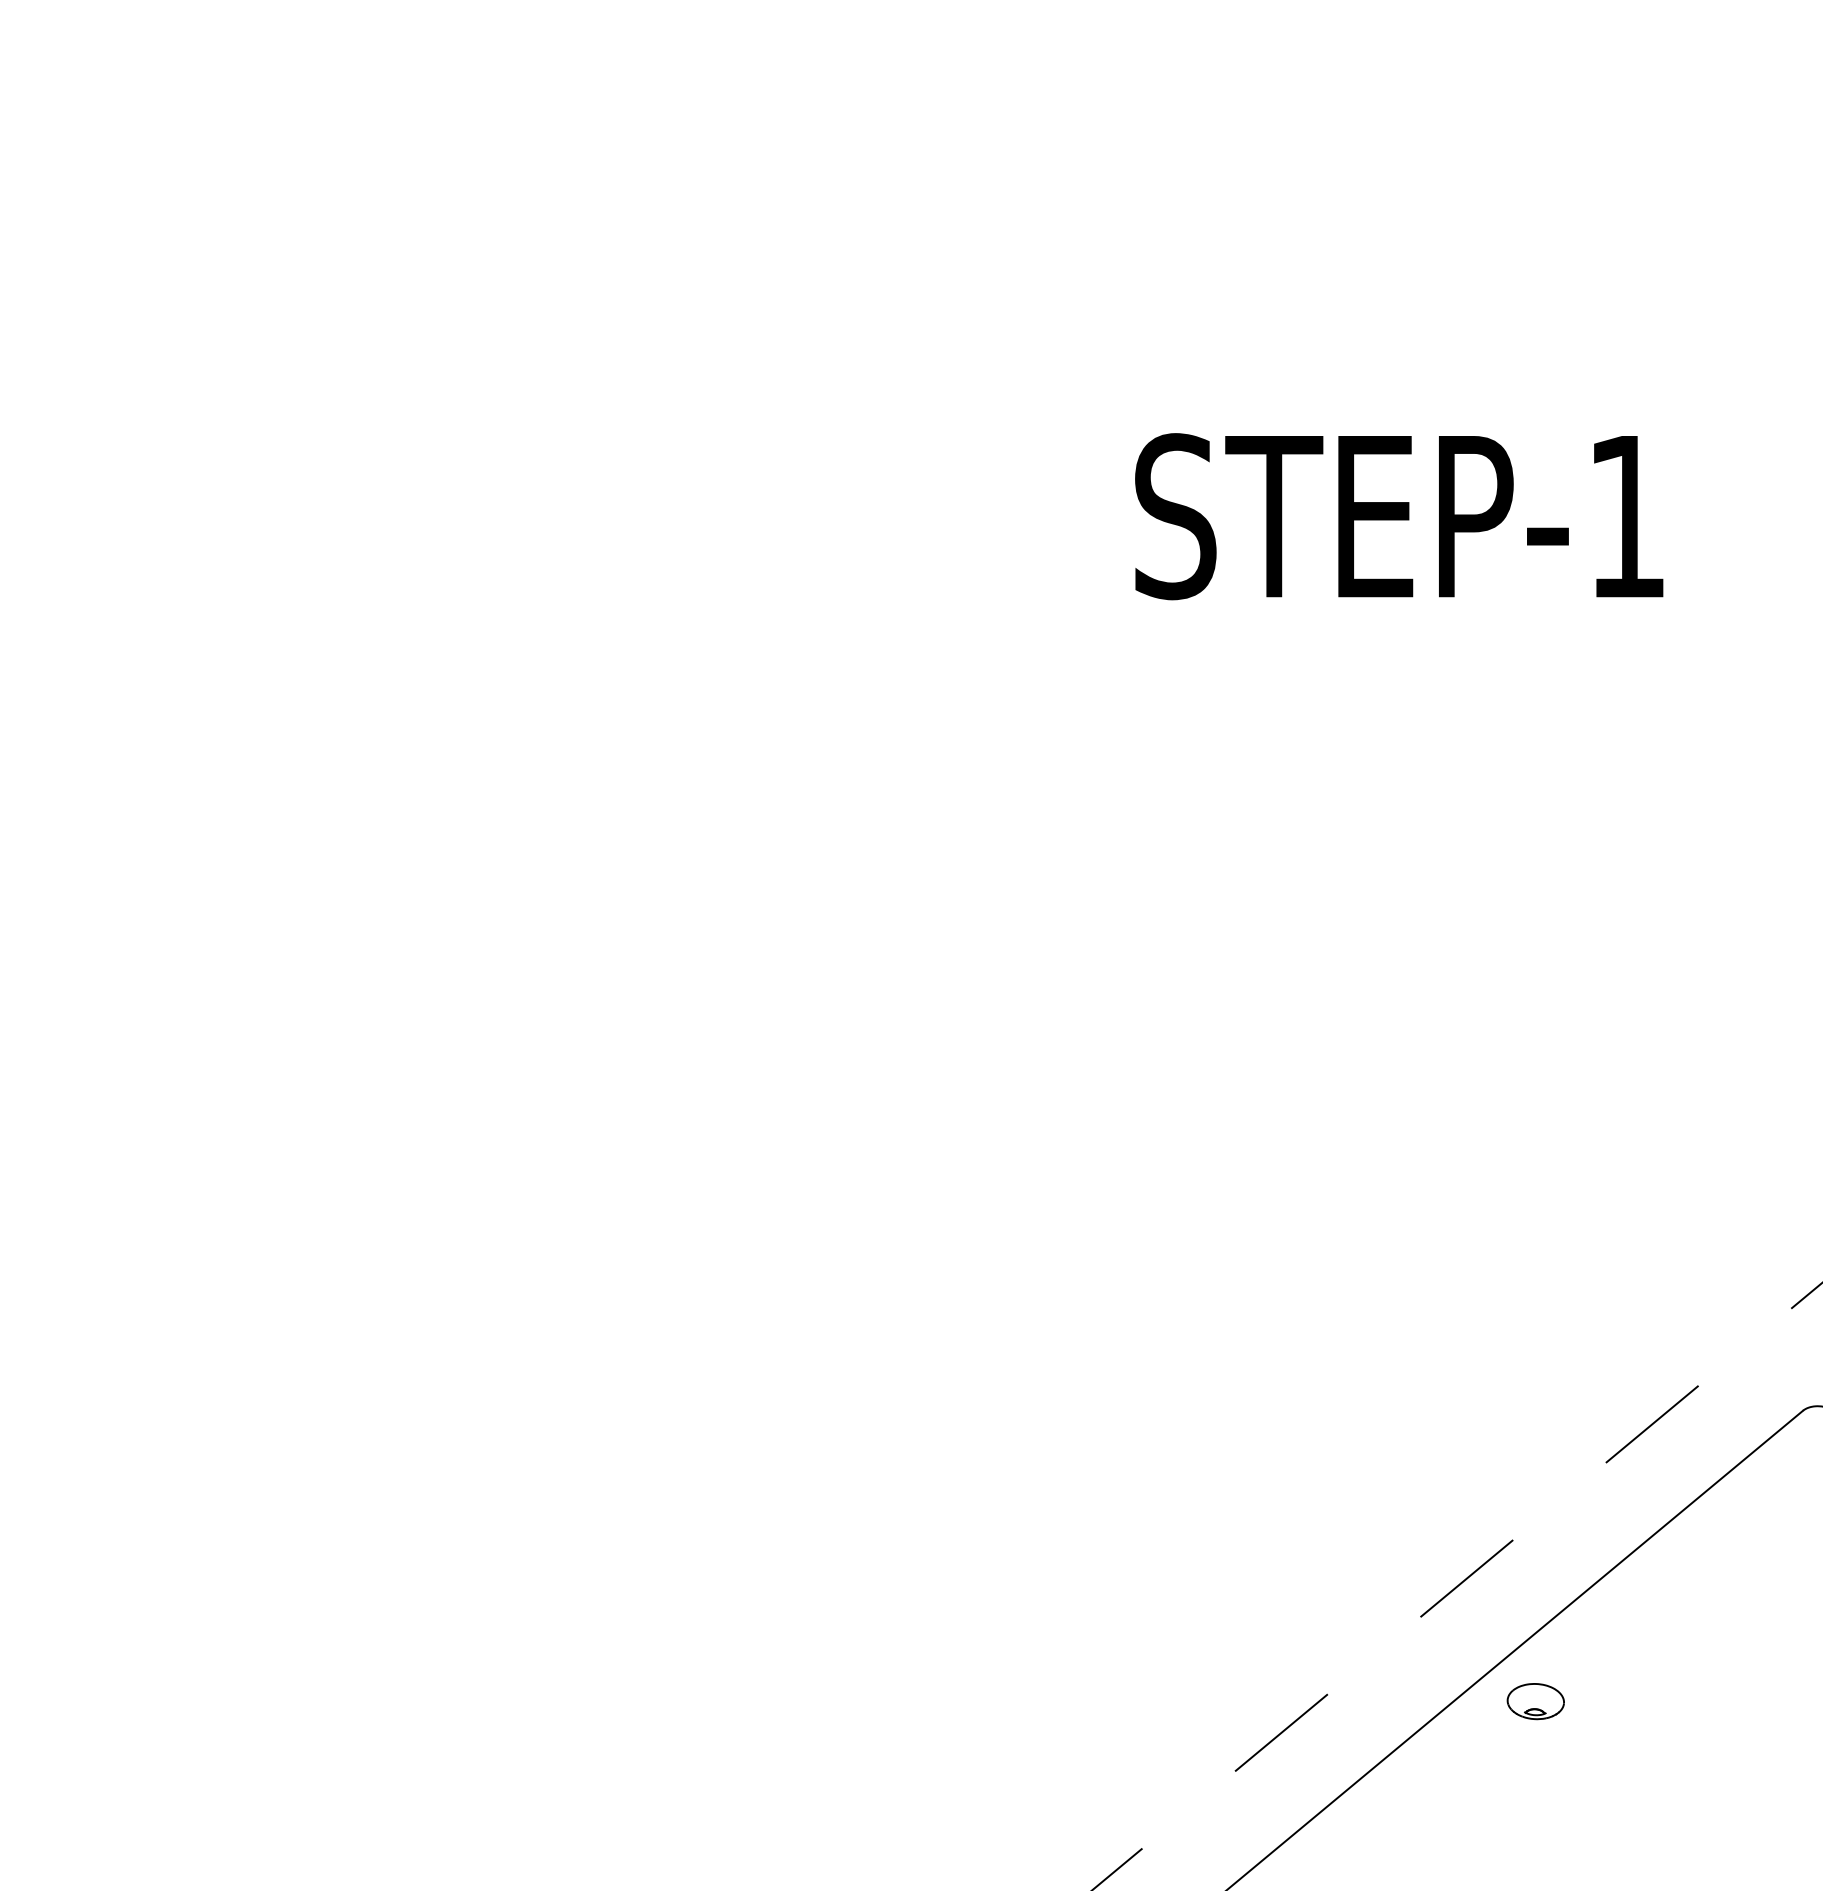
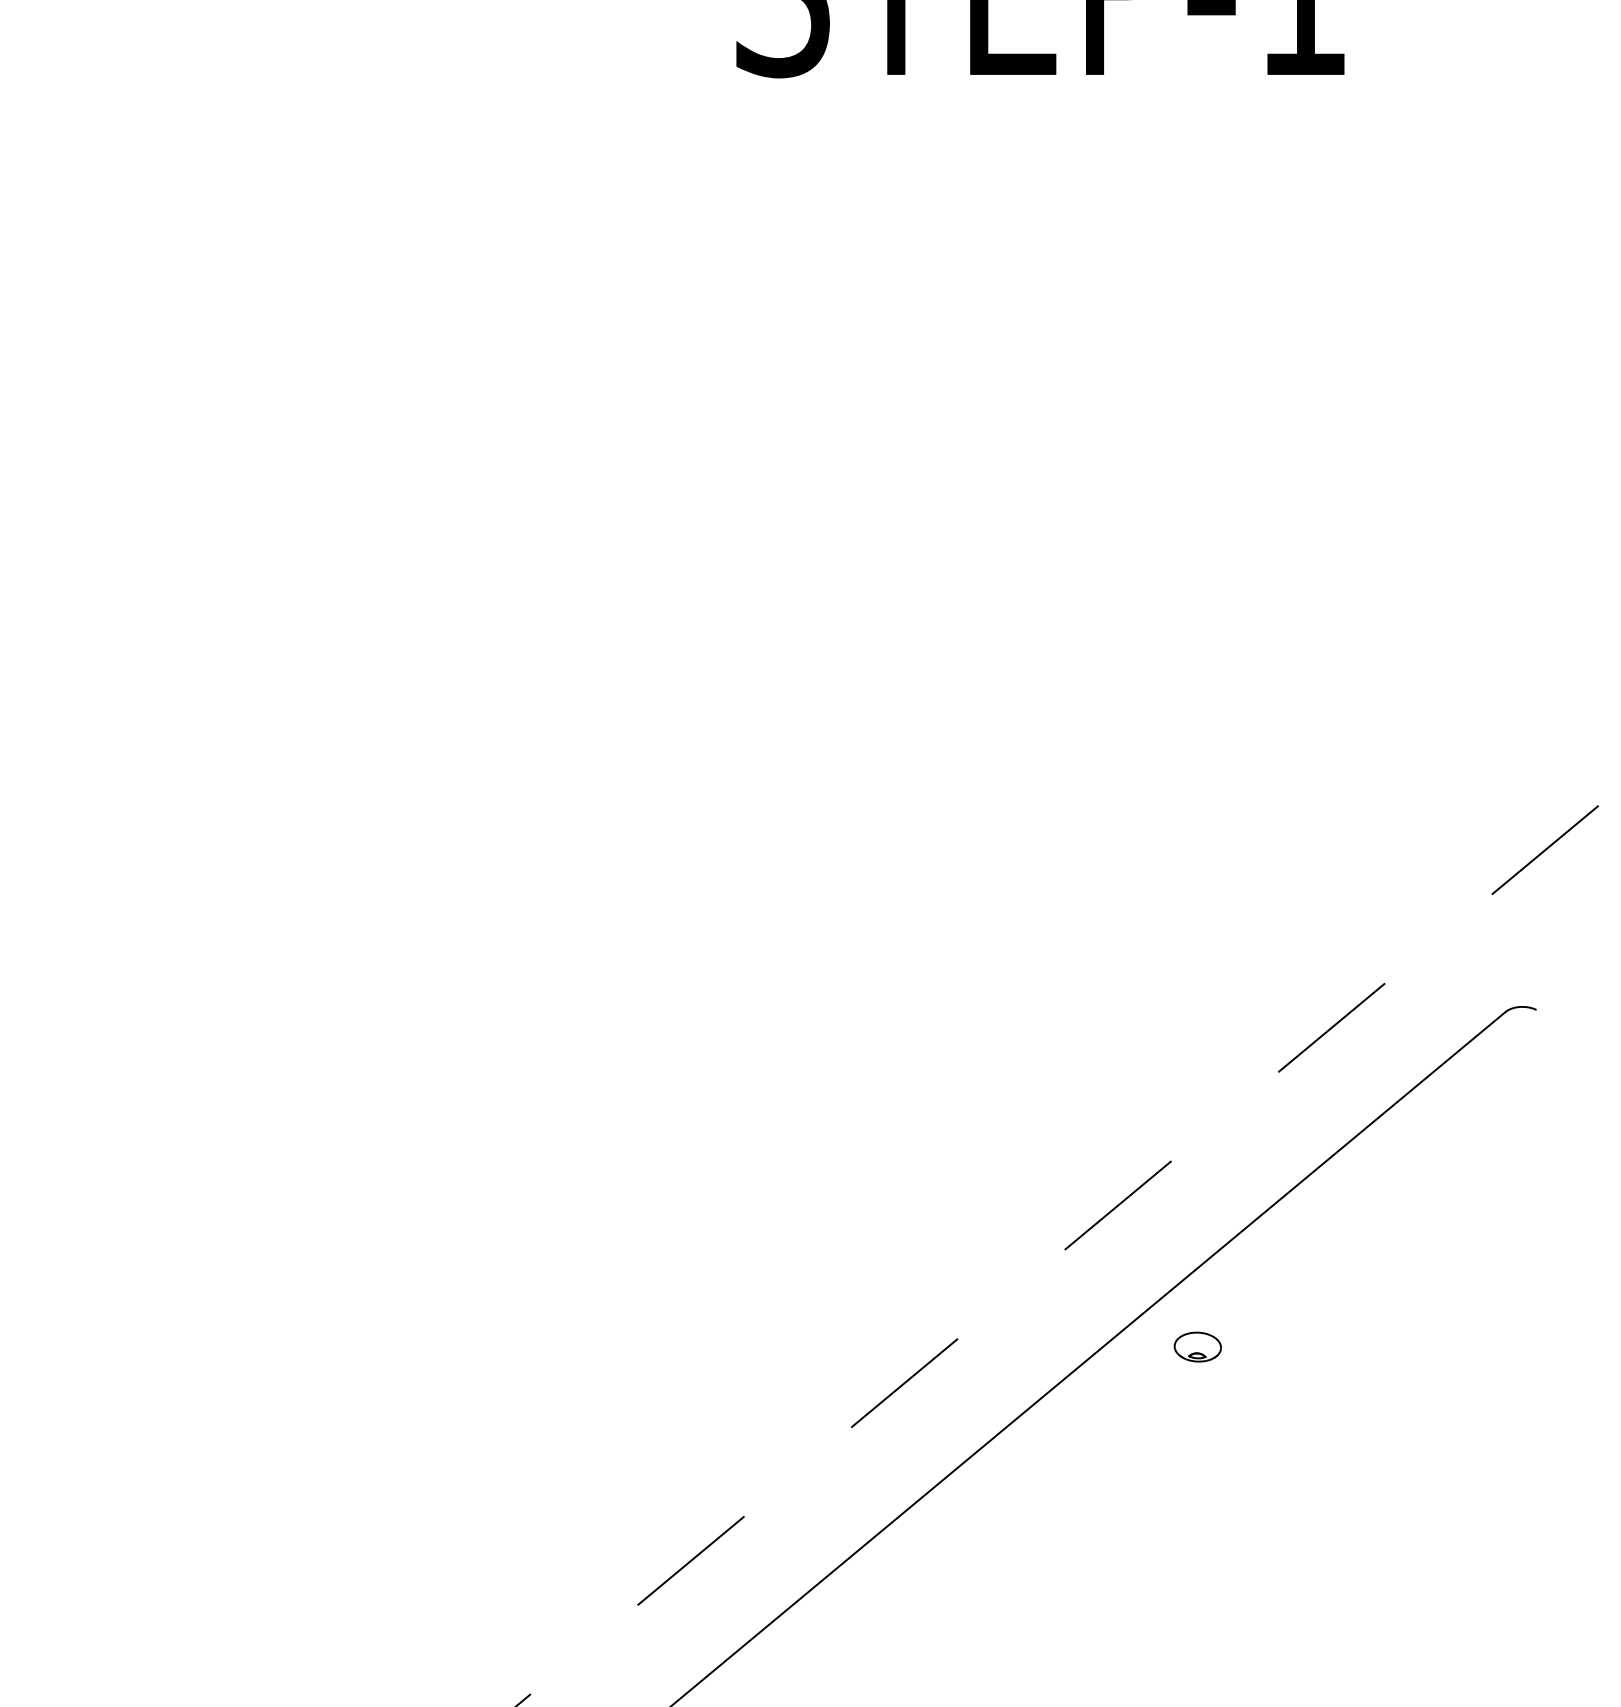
part: (1536, 1701) -> (1198, 1347), size x0.71

